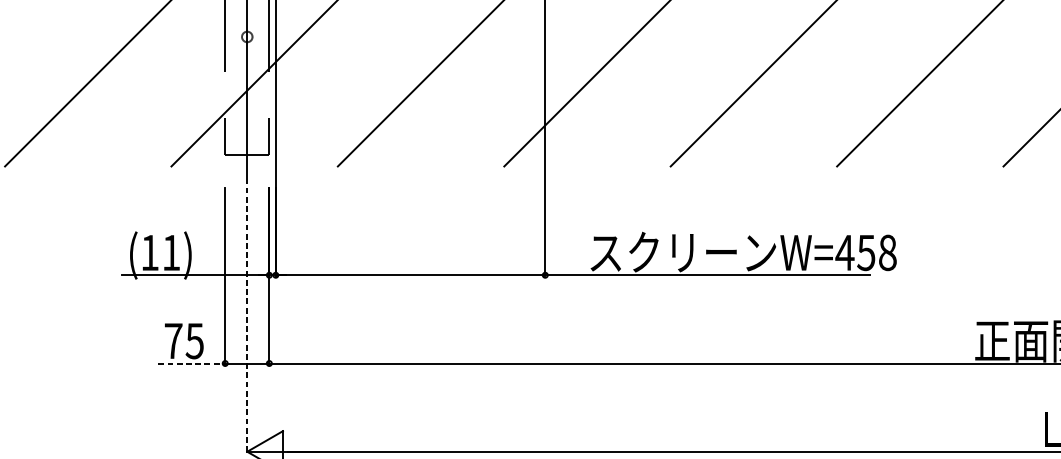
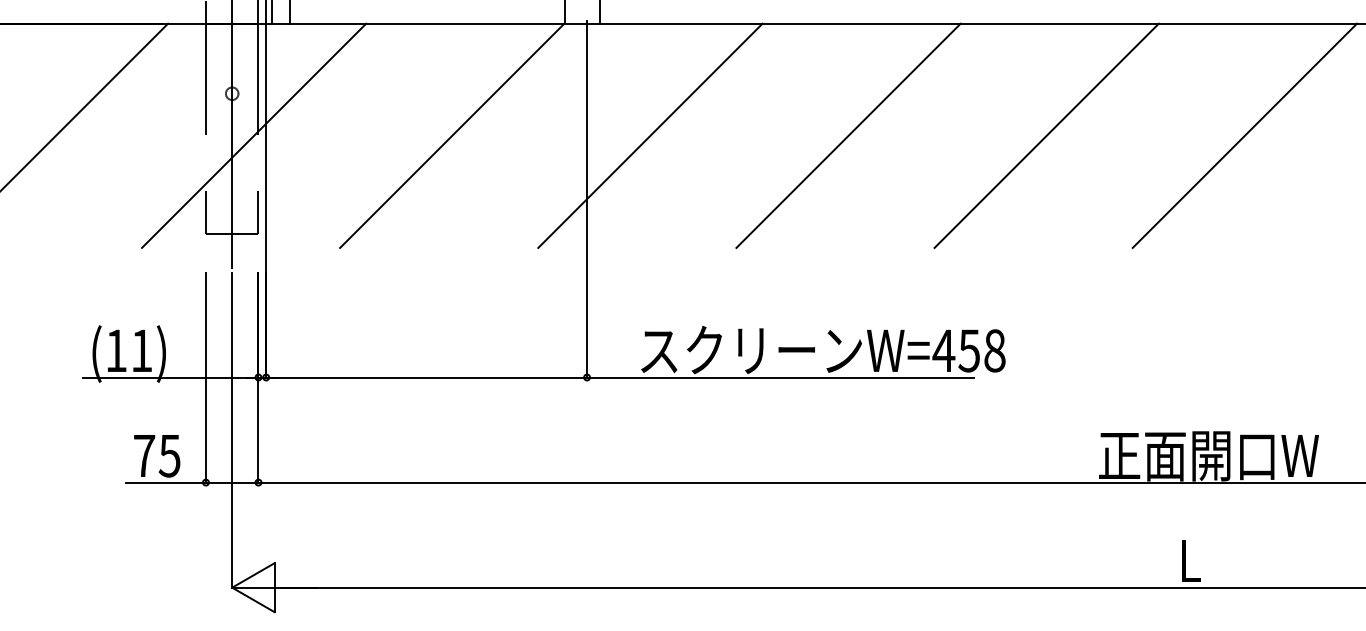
line: (247, 319) -> (232, 430), dashed -> solid
line: (192, 363) -> (166, 482), dashed -> solid

